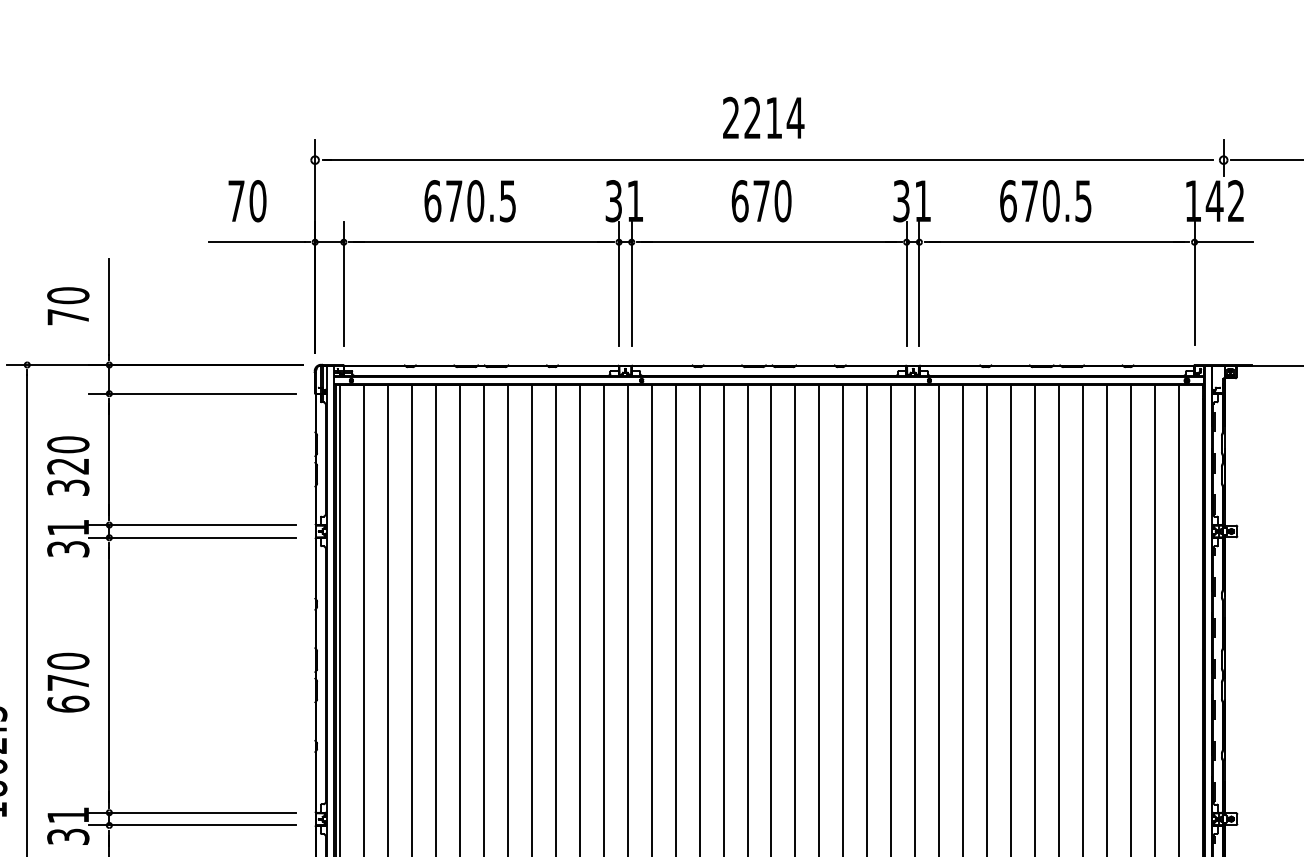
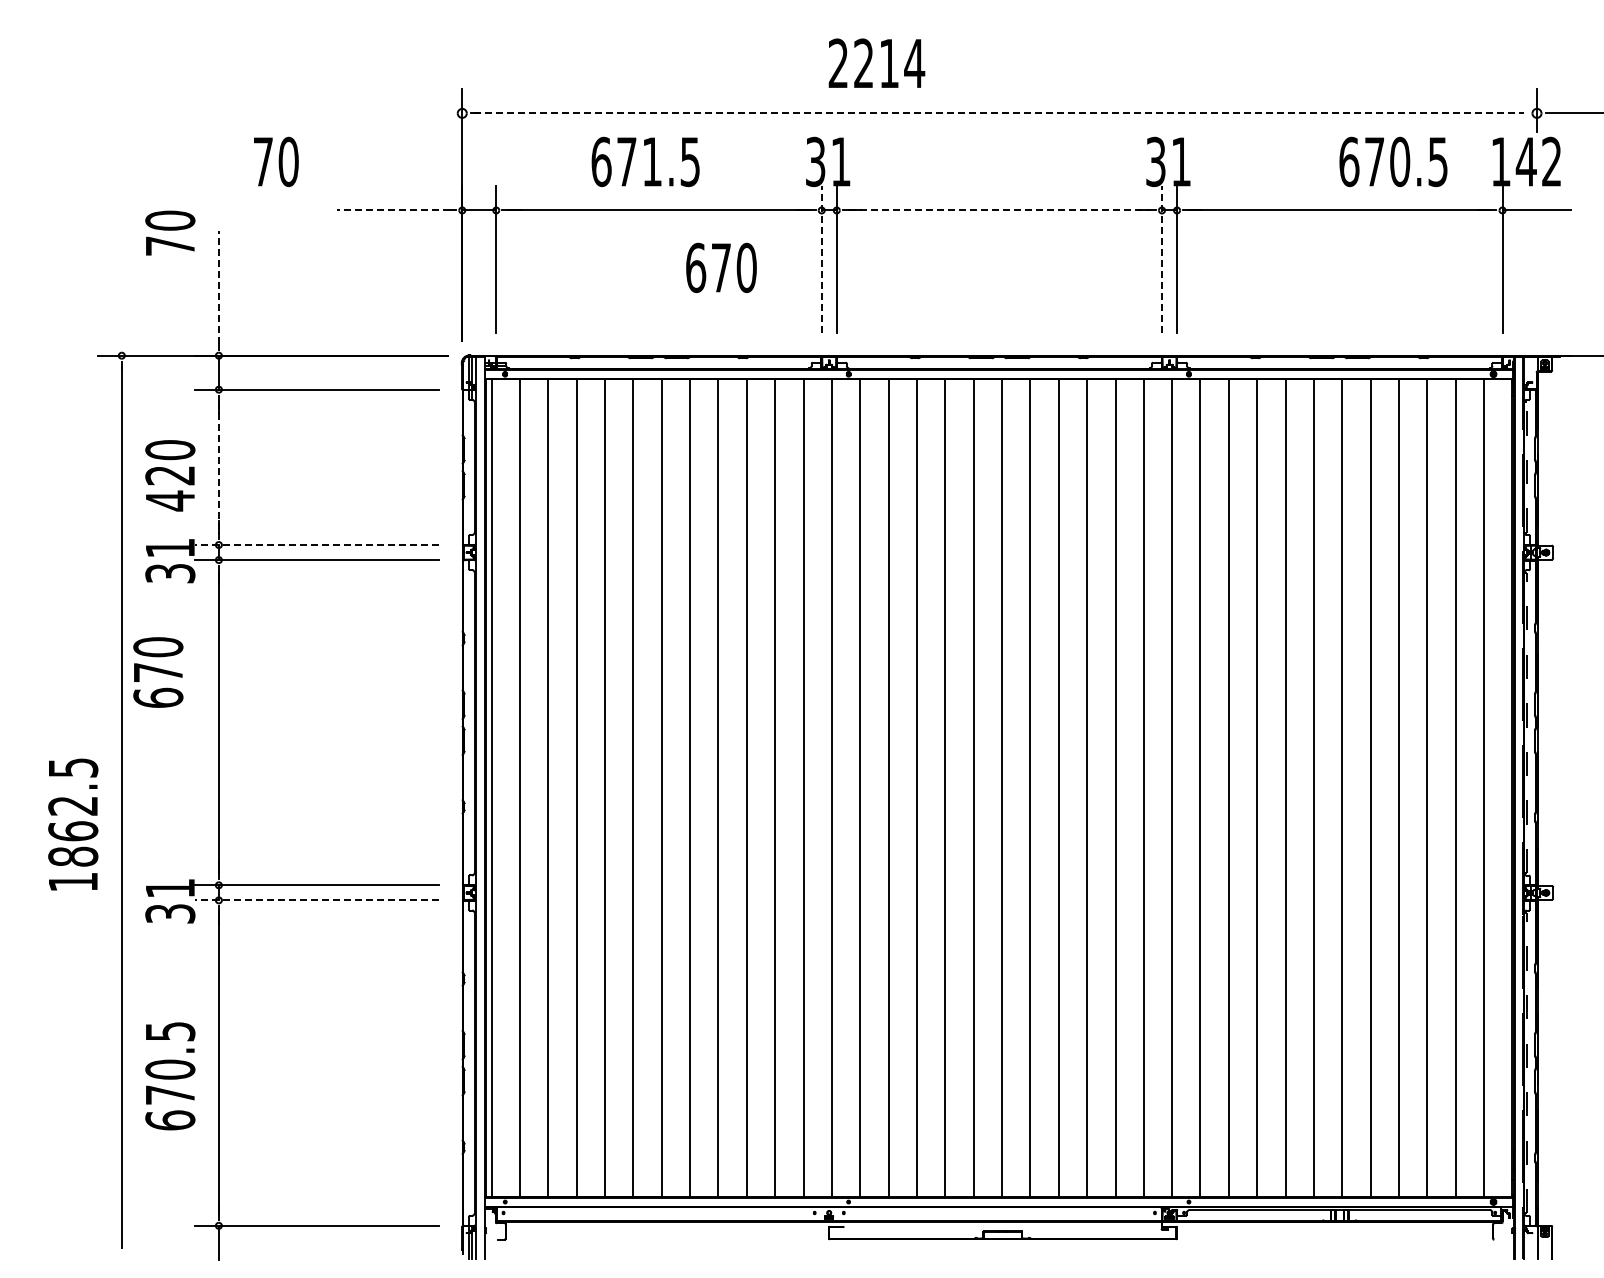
text: (763, 117) -> (876, 62), moved
line: (769, 160) -> (999, 113), solid -> dashed
text: (247, 200) -> (276, 161), moved
text: (475, 200) -> (652, 161), 670.5 -> 671.5
text: (761, 200) -> (721, 267), moved
text: (1045, 200) -> (1393, 161), moved
line: (256, 242) -> (393, 210), solid -> dashed
line: (769, 242) -> (999, 210), solid -> dashed
line: (618, 283) -> (821, 259), solid -> dashed
line: (907, 283) -> (1162, 259), solid -> dashed
text: (68, 305) -> (170, 232), moved
line: (109, 307) -> (218, 287), solid -> dashed
line: (109, 459) -> (218, 467), solid -> dashed
text: (68, 487) -> (170, 500), 320 -> 420
line: (191, 525) -> (316, 545), solid -> dashed
text: (68, 682) -> (158, 672), moved
line: (191, 825) -> (316, 900), solid -> dashed

